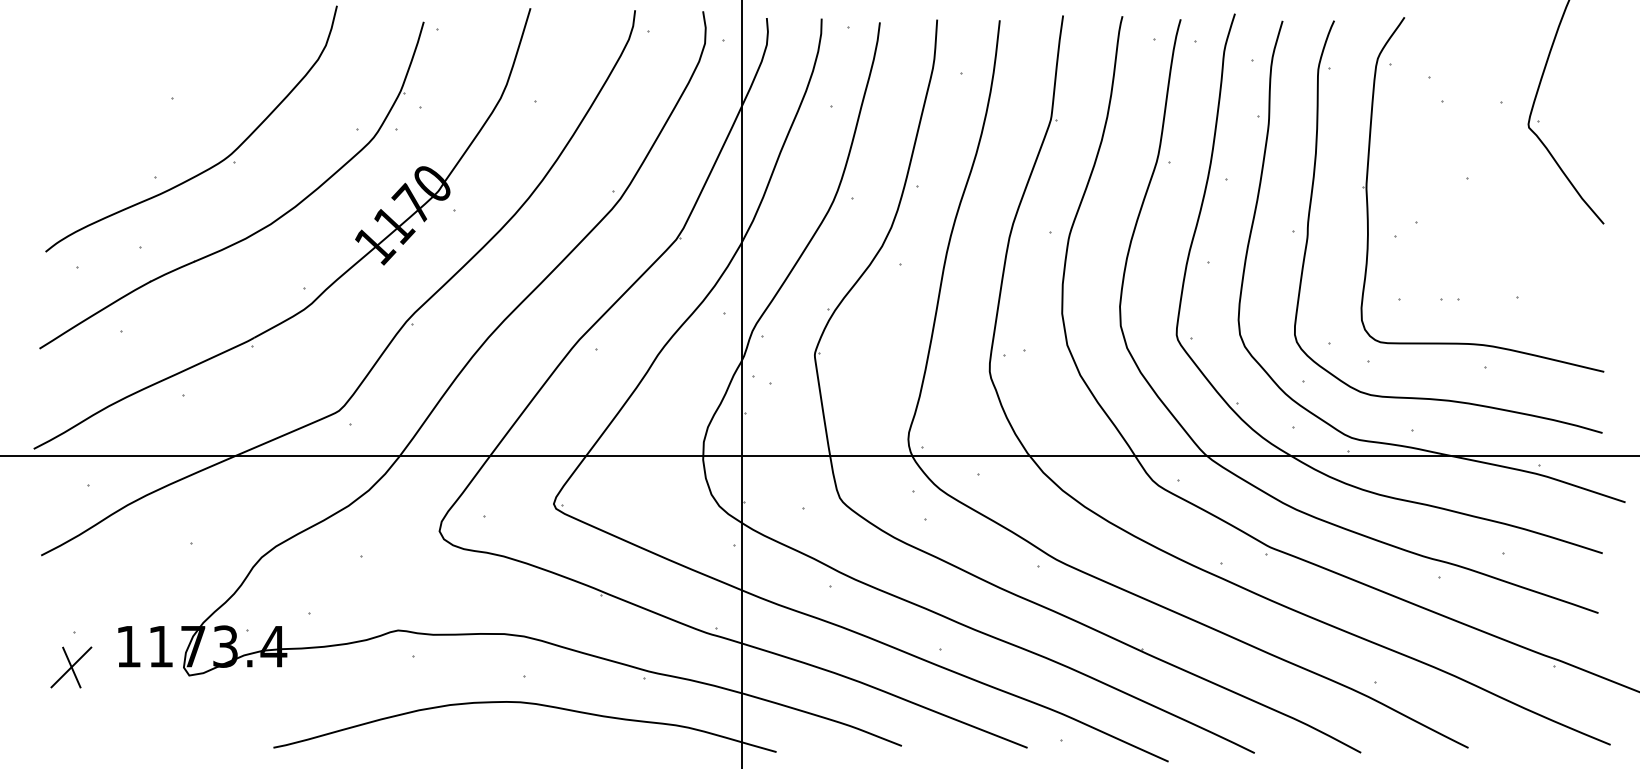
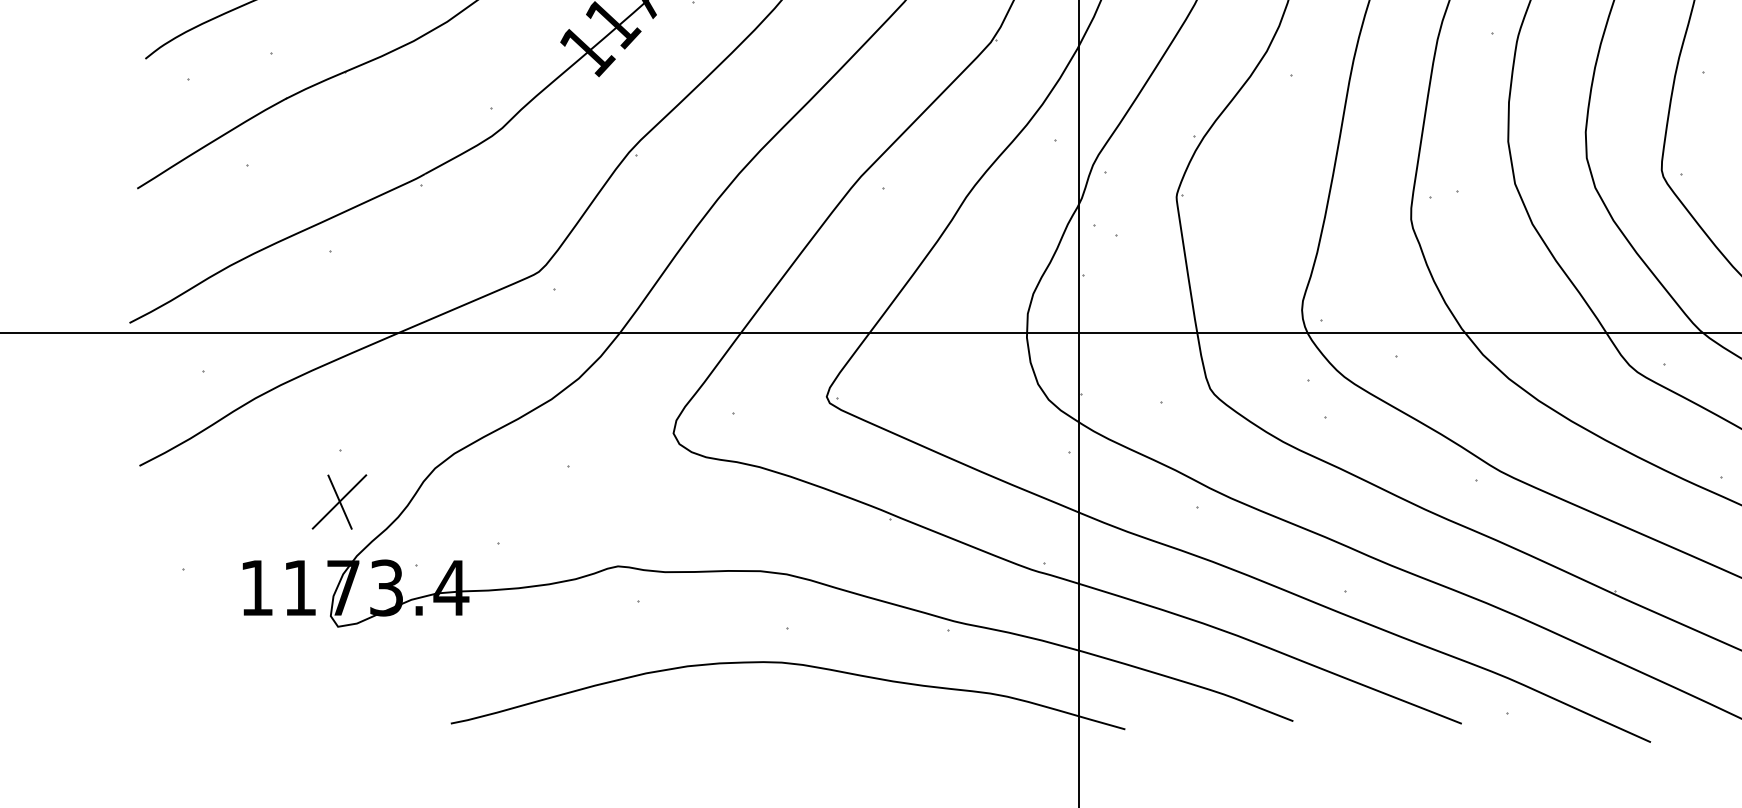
part: (71, 667) -> (339, 502), moved

